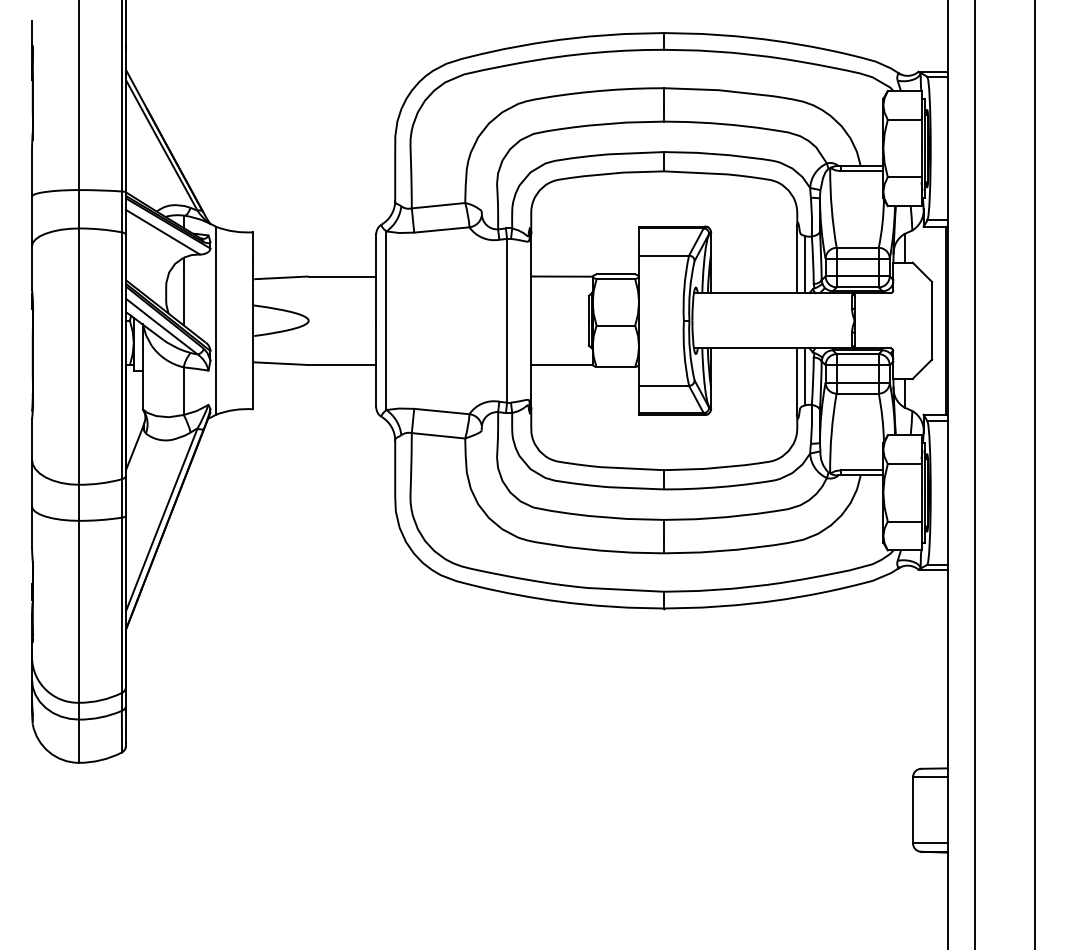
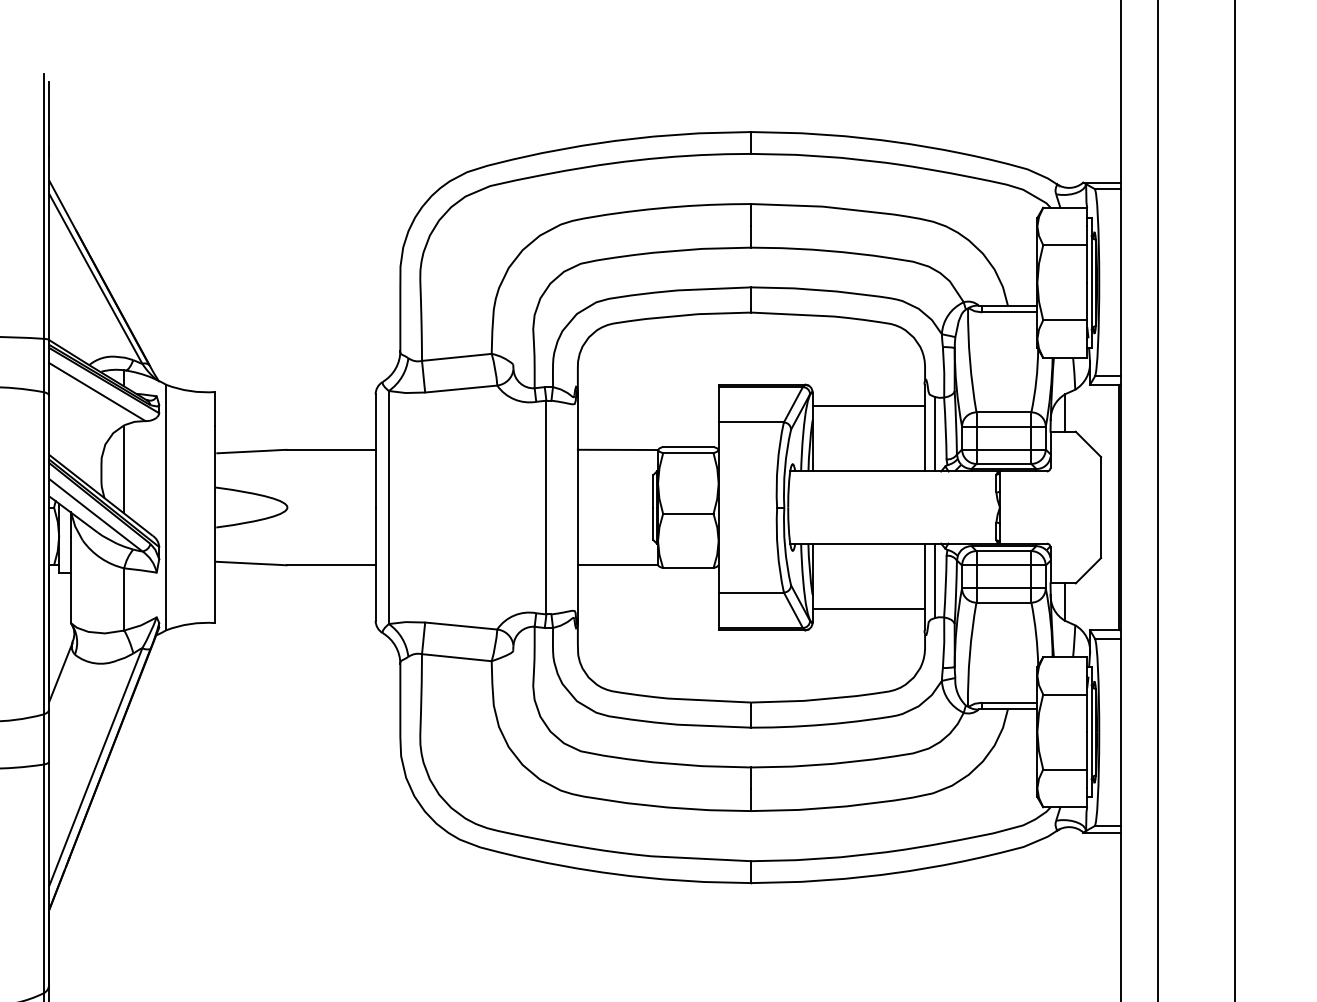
line: (753, 243) -> (867, 406), added
line: (753, 398) -> (867, 608), added

